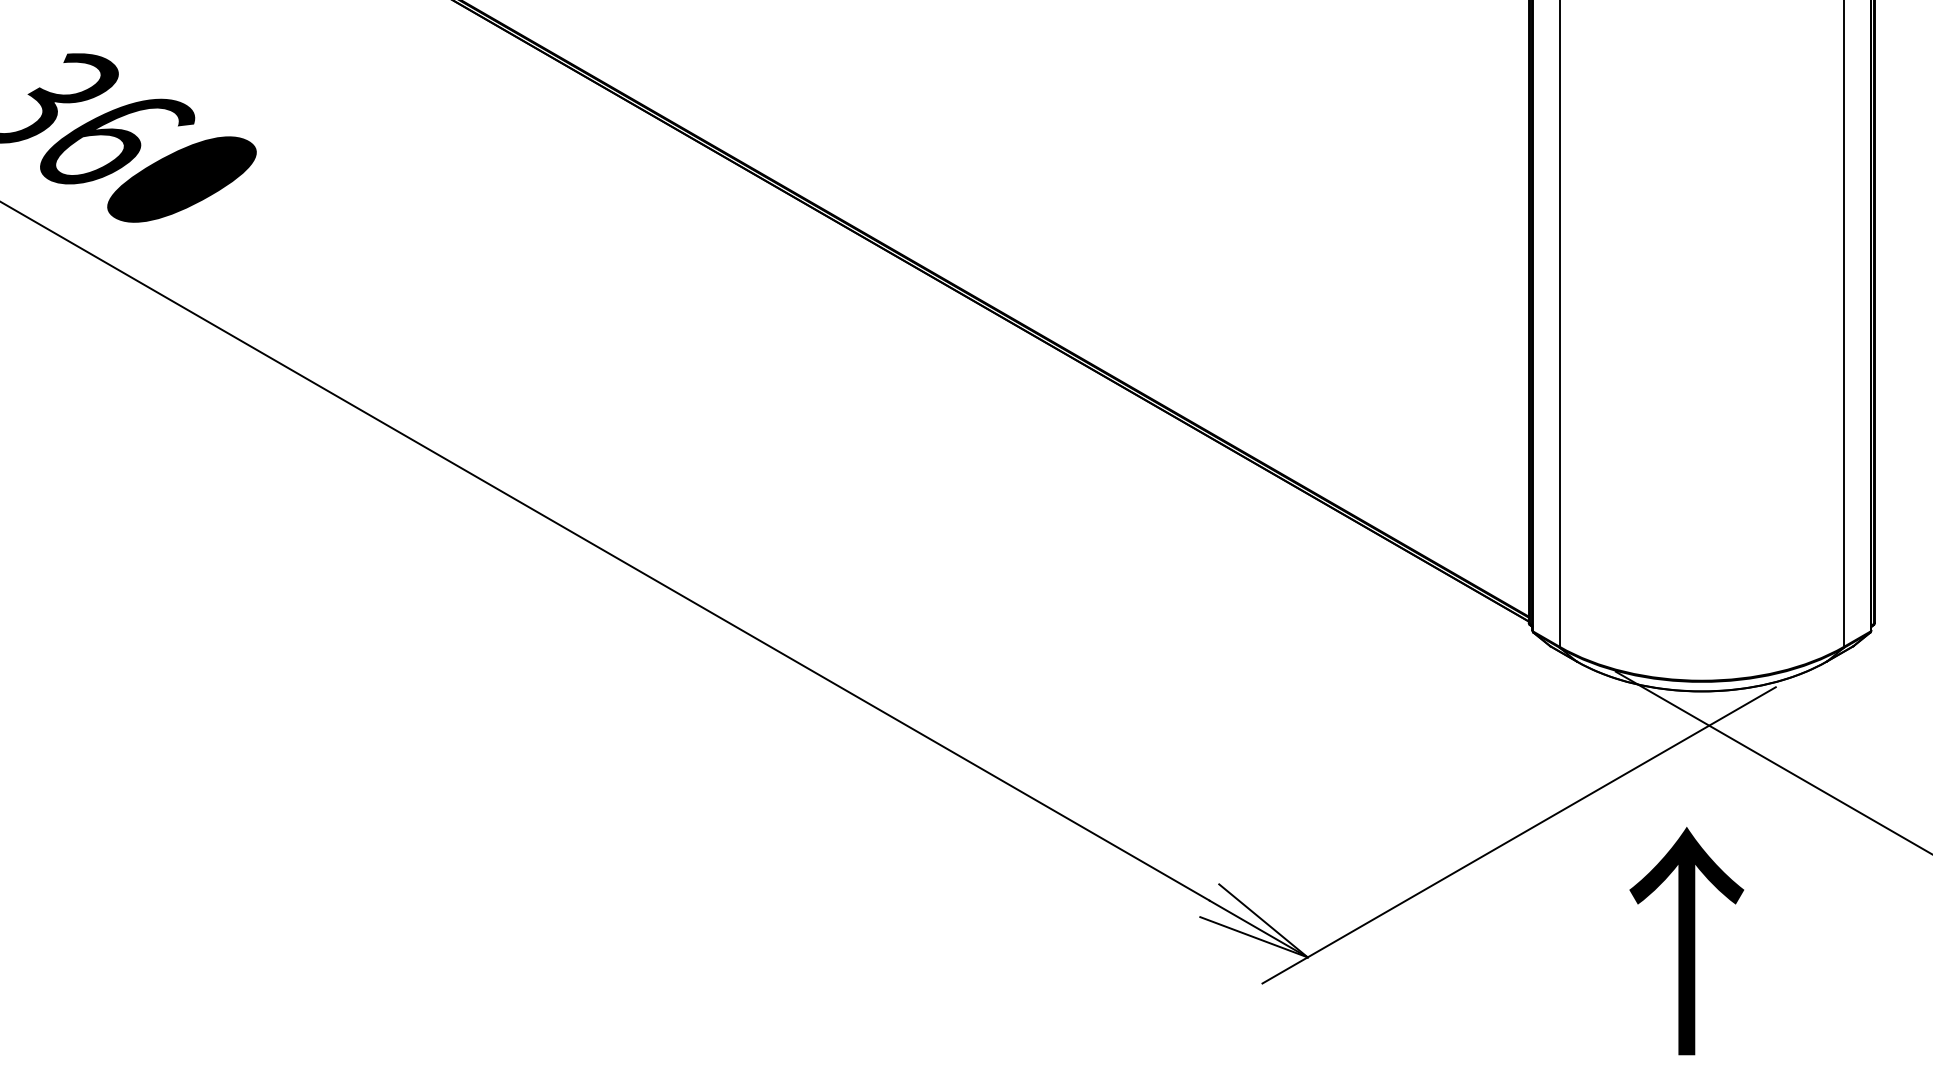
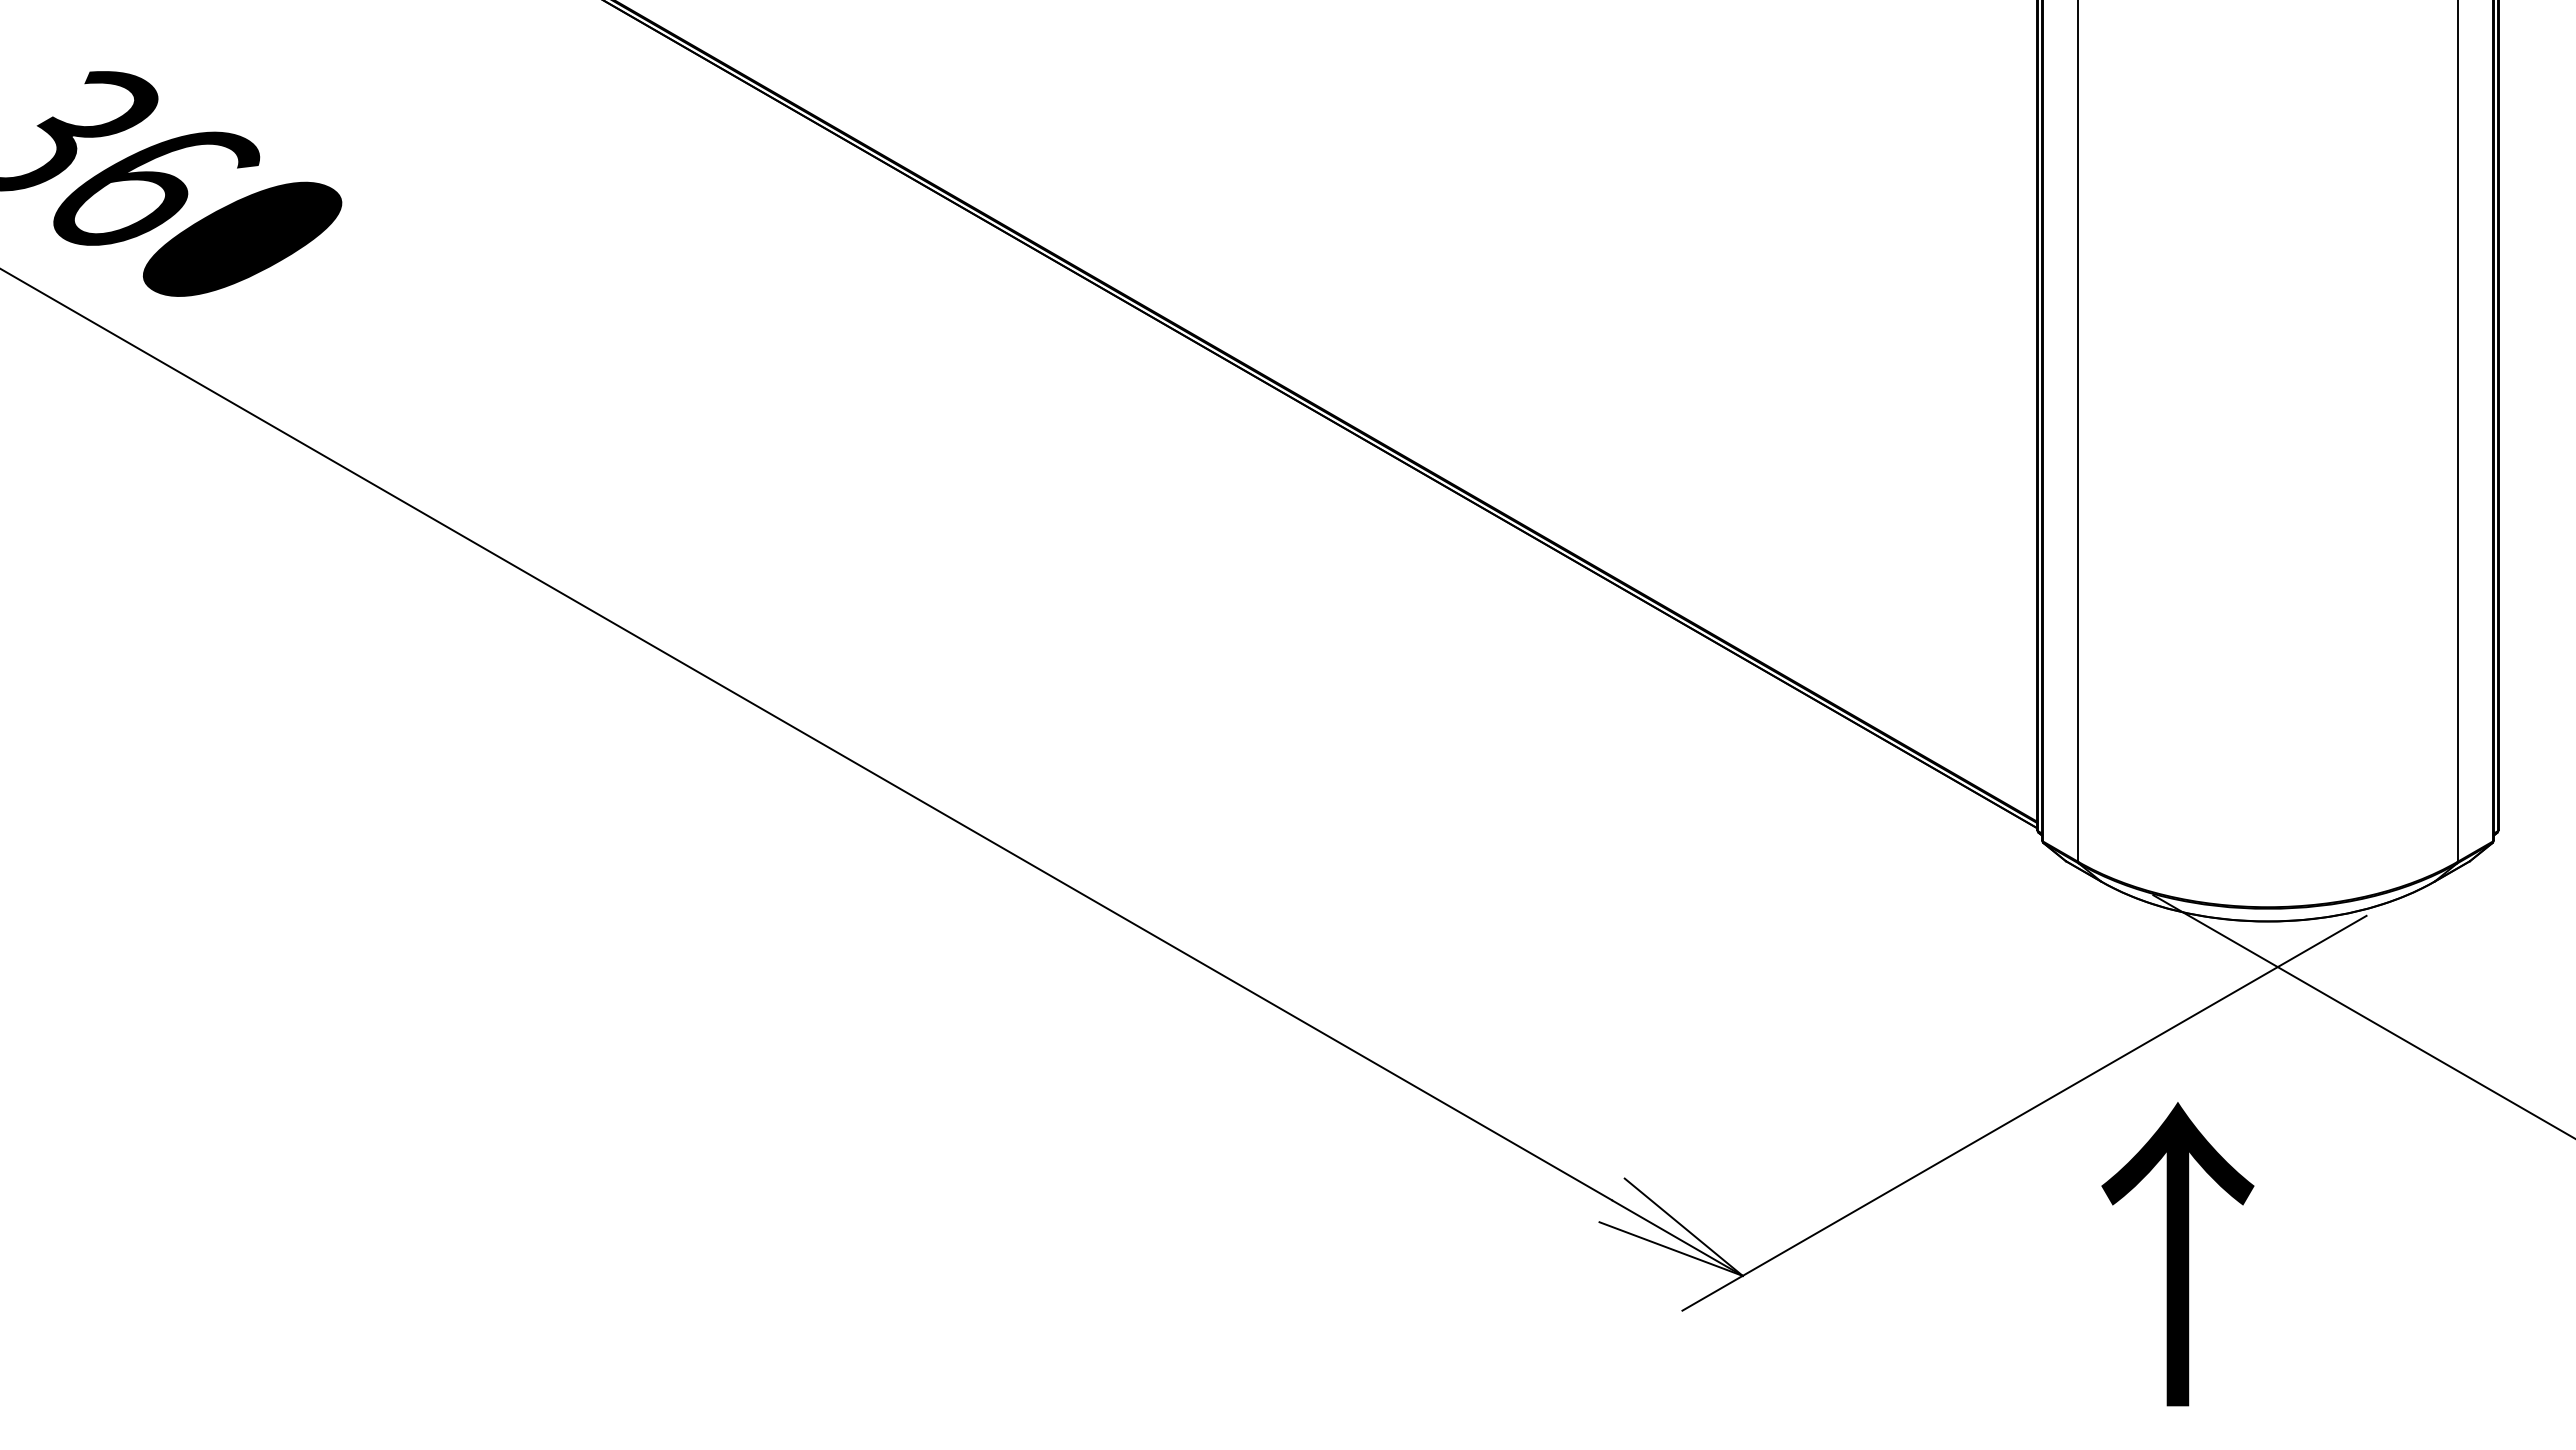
text: (1686, 941) -> (2177, 1254), moved

